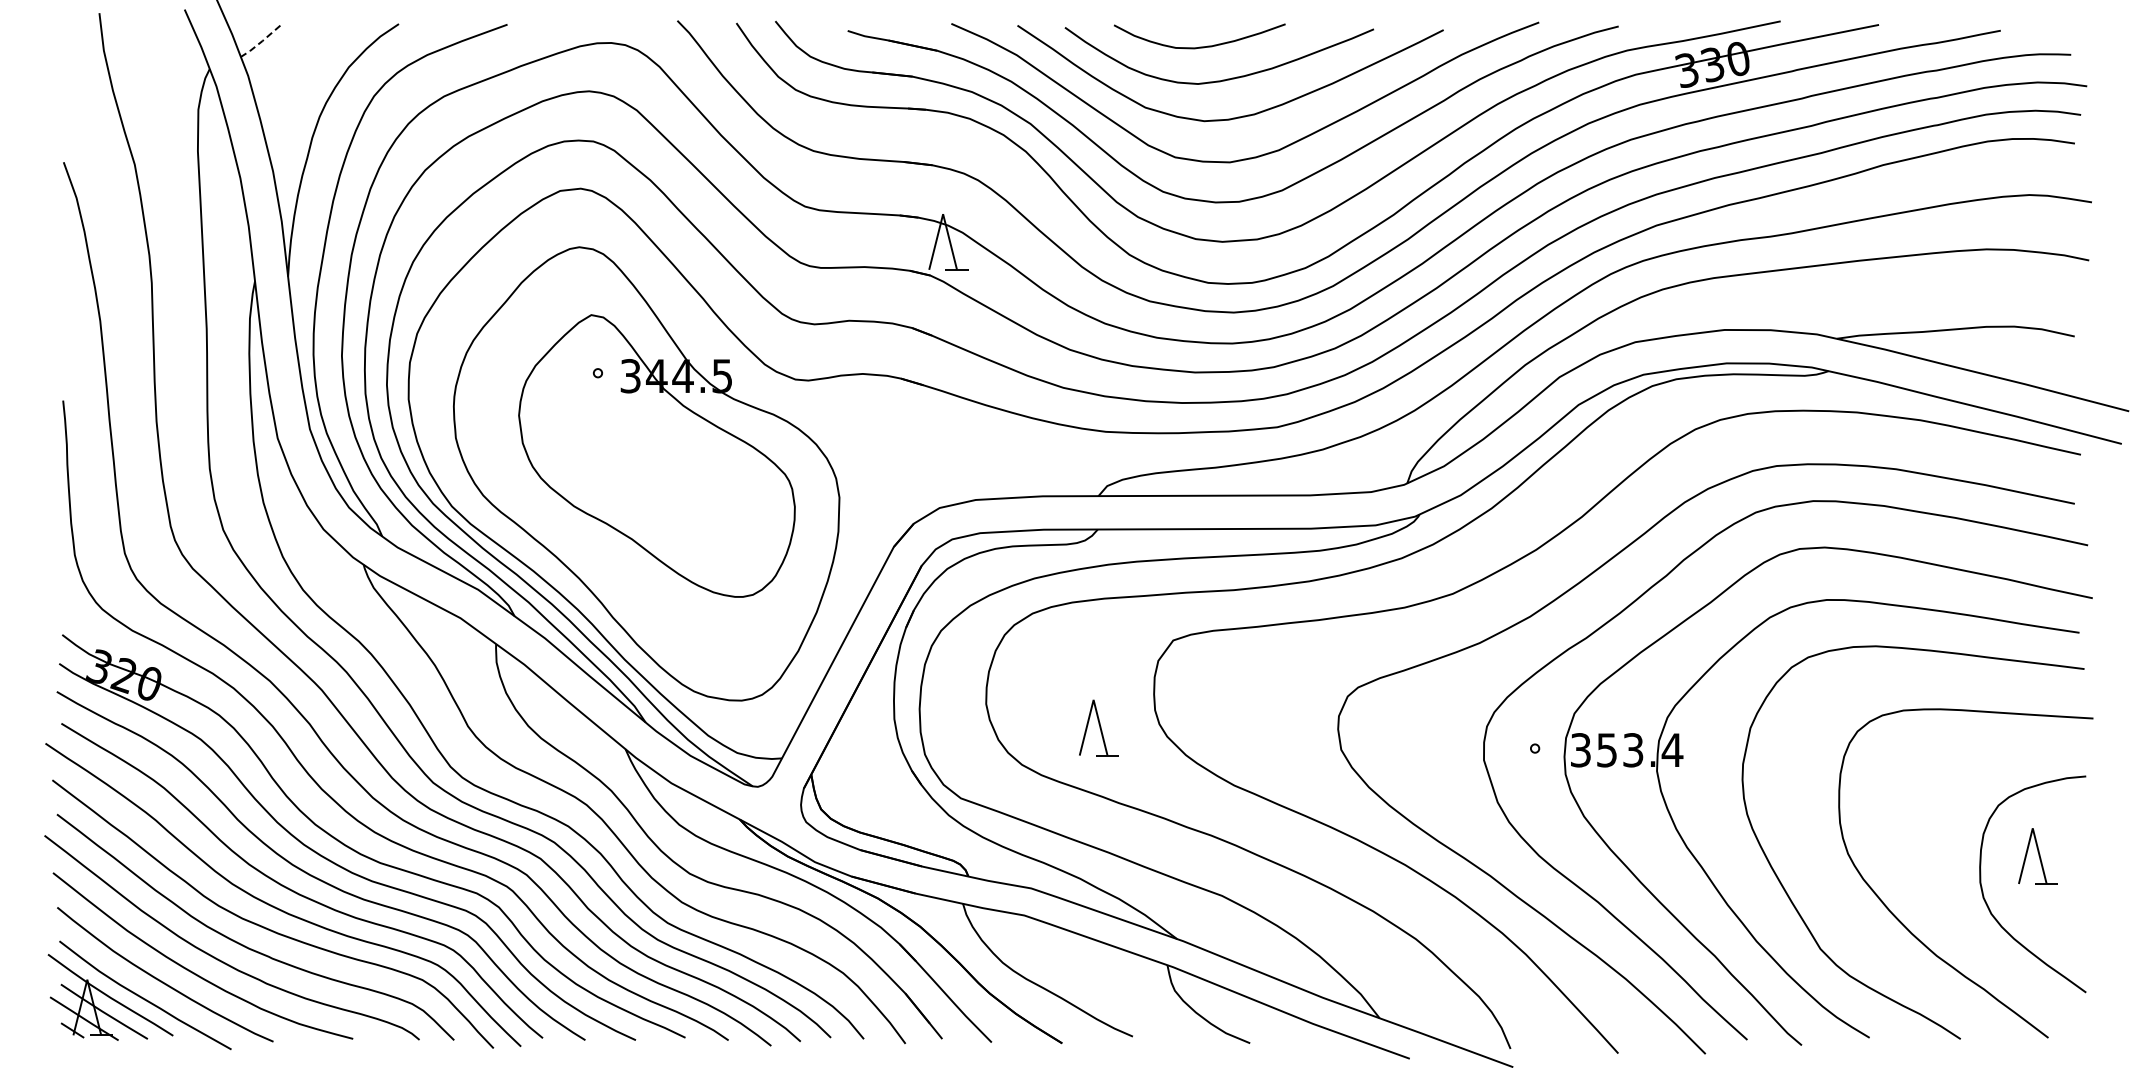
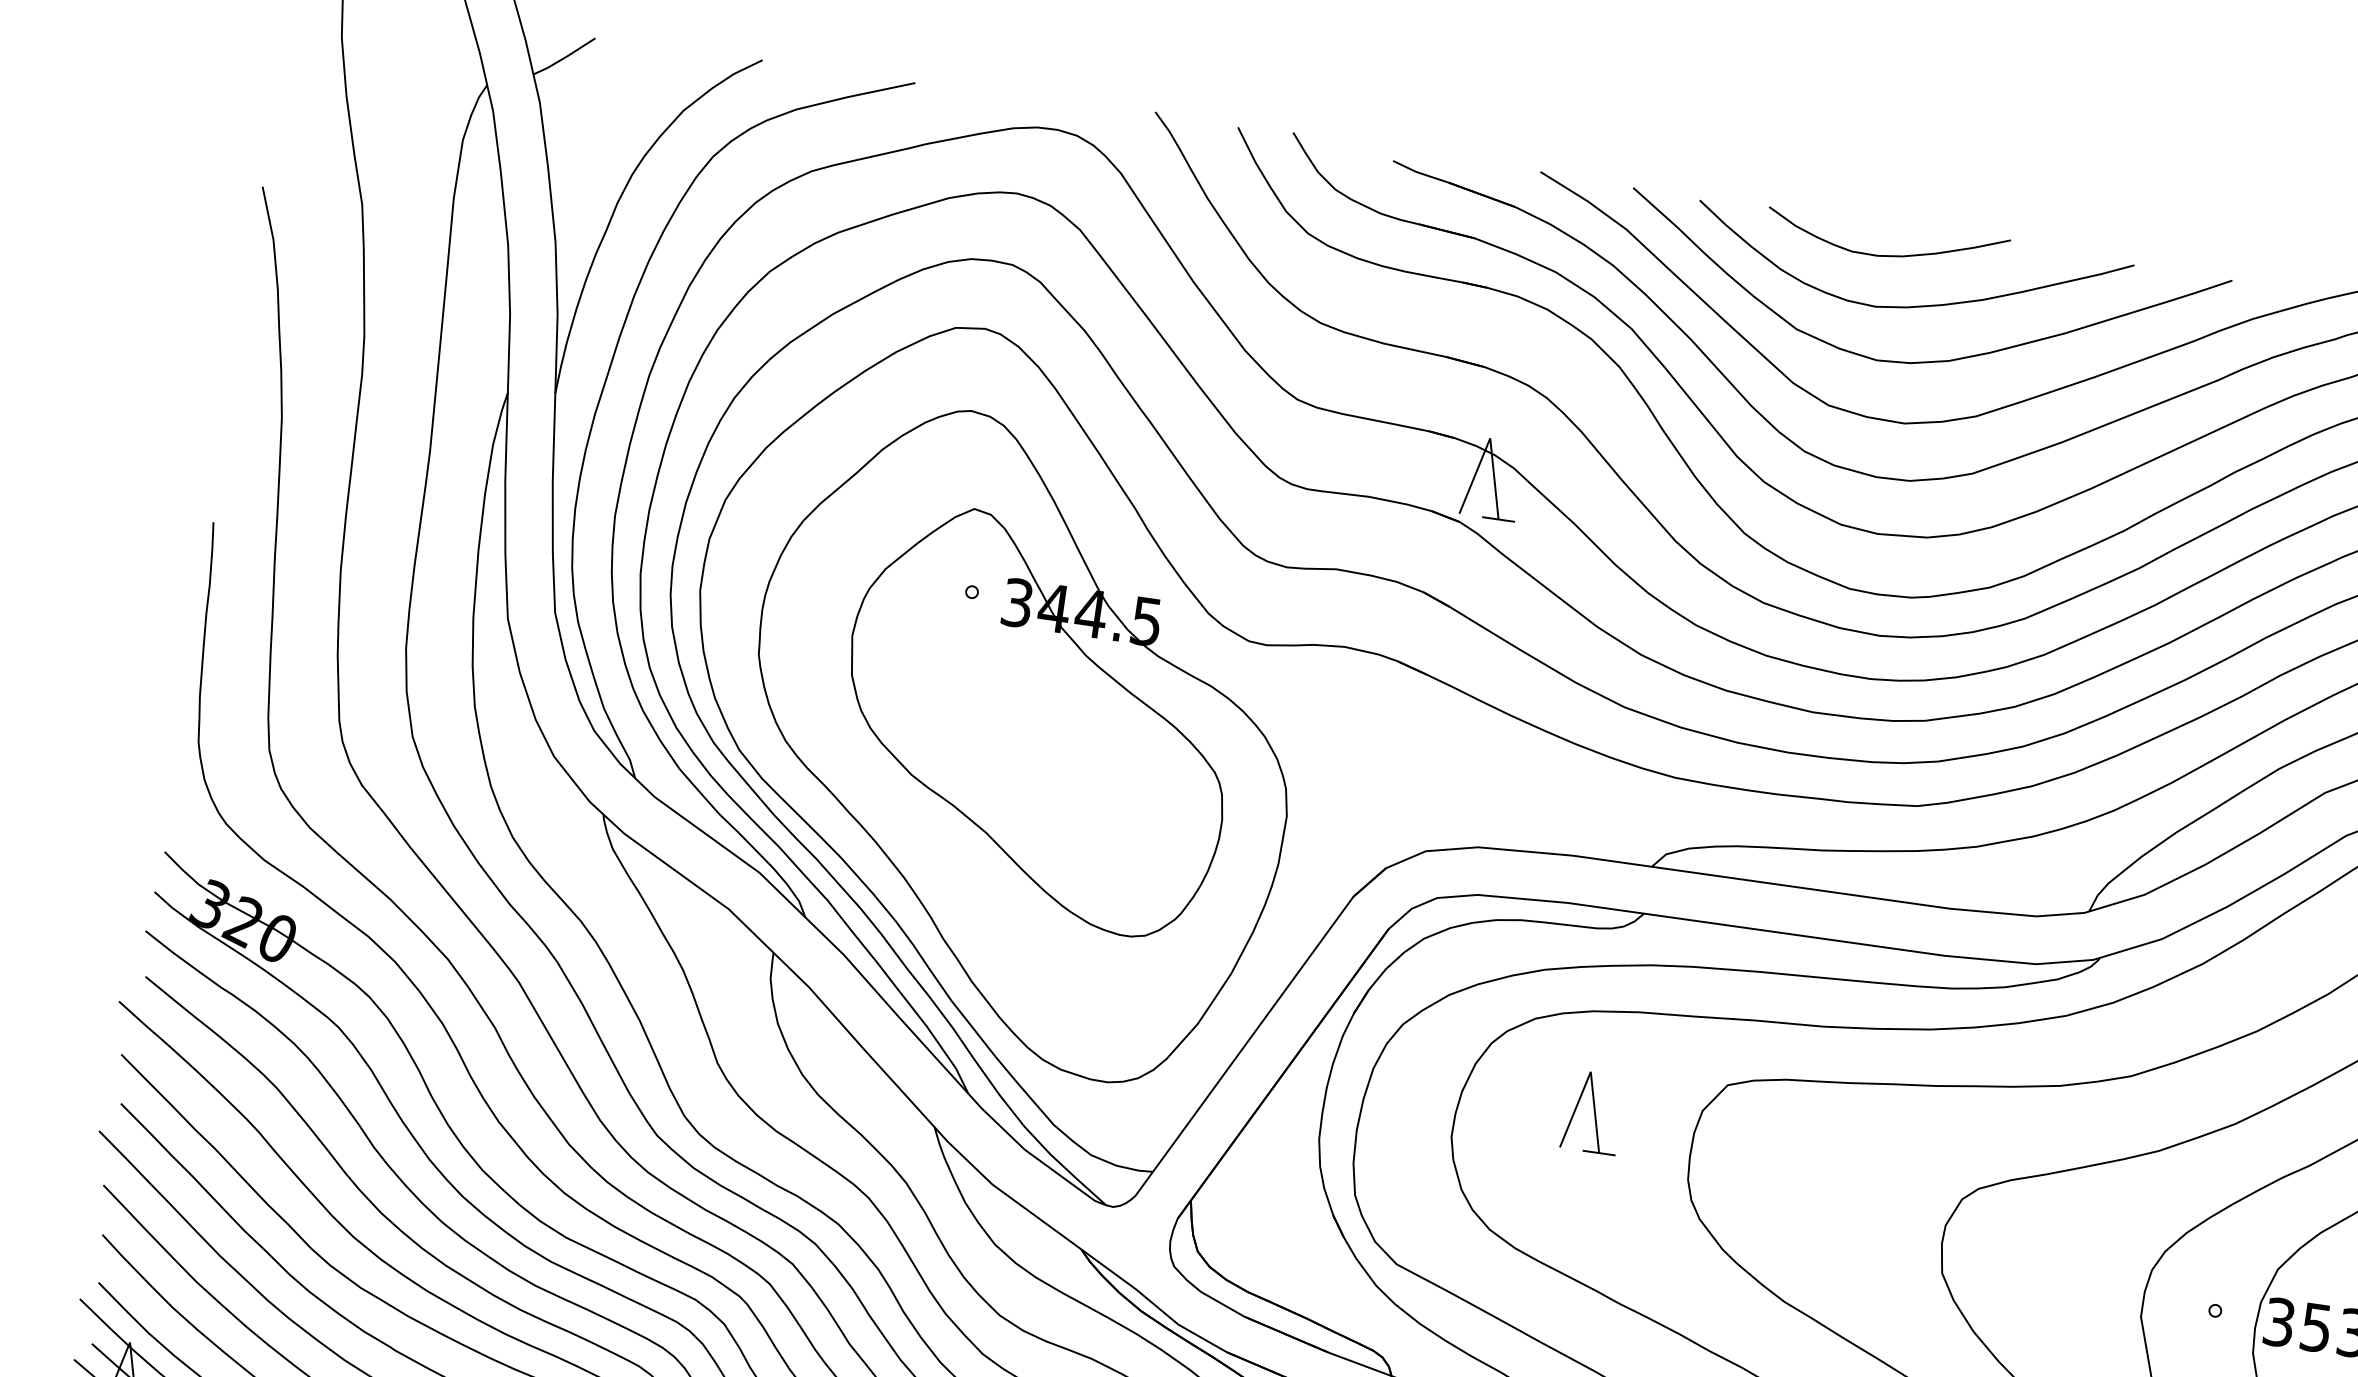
line: (261, 42) -> (565, 58), dashed -> solid
part: (1098, 727) -> (1592, 1111), moved

